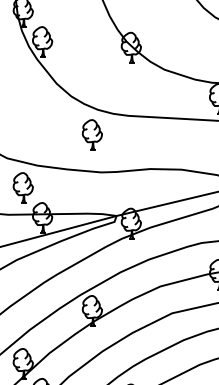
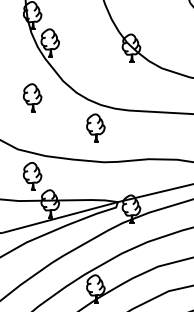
part: (22, 101) -> (31, 97), added

